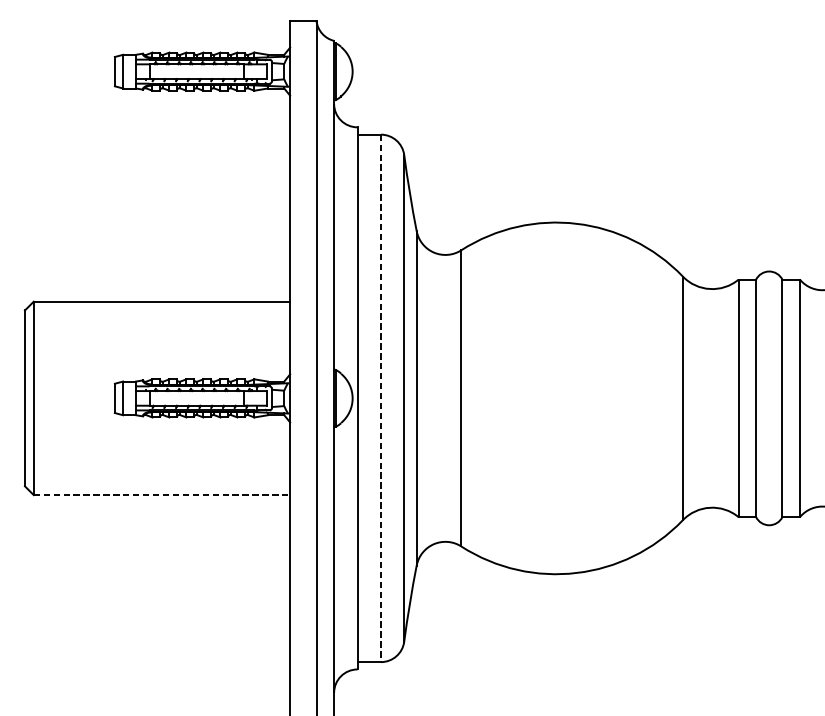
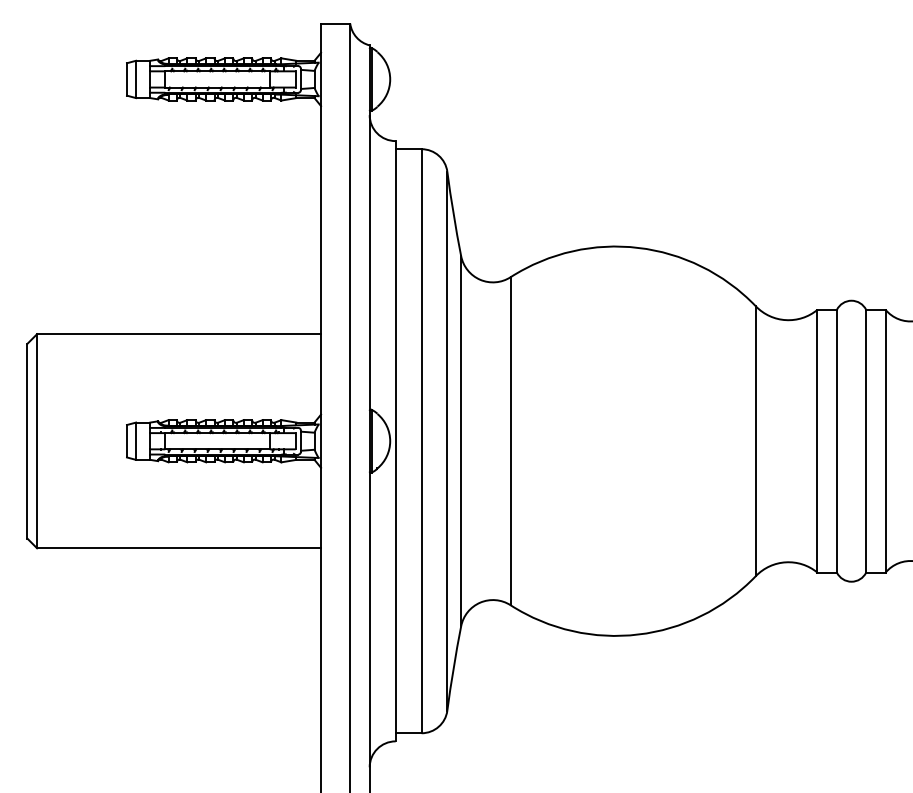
line: (380, 398) -> (421, 441), dashed -> solid
line: (162, 495) -> (179, 548), dashed -> solid

